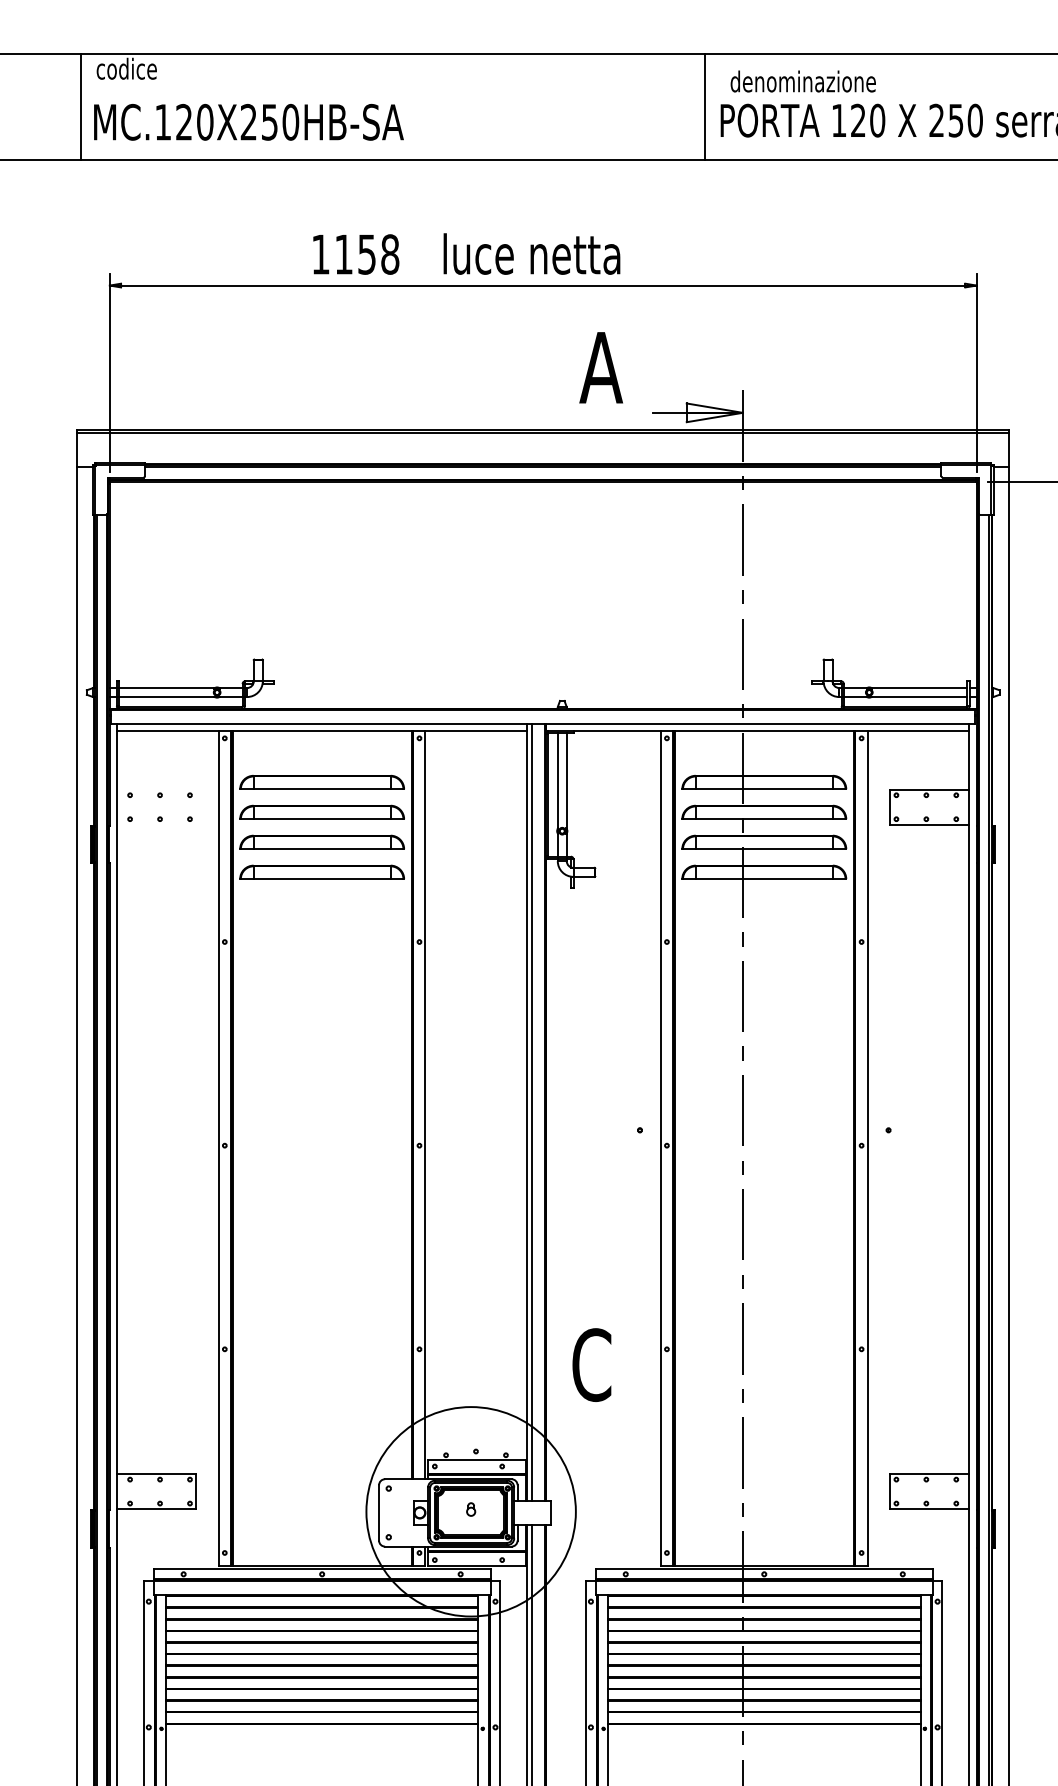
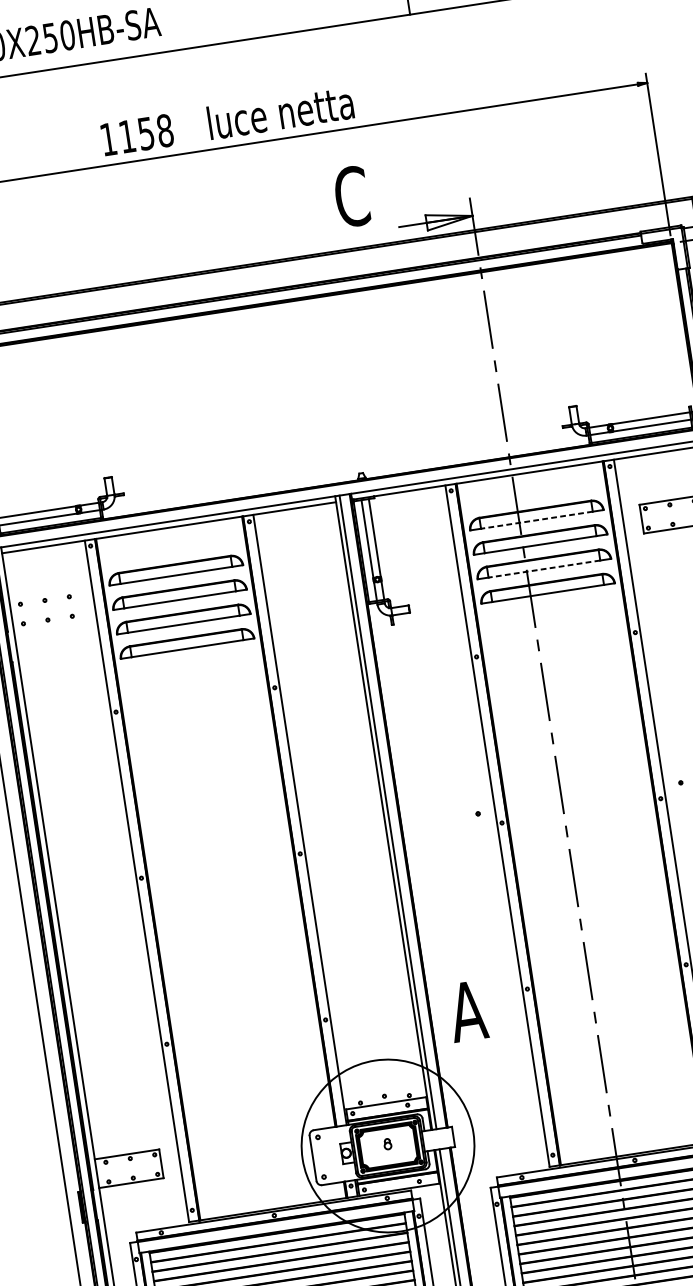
text: (601, 367) -> (351, 196), A -> C
line: (764, 789) -> (537, 520), solid -> dashed
line: (764, 849) -> (544, 569), solid -> dashed
text: (591, 1365) -> (467, 1011), C -> A

